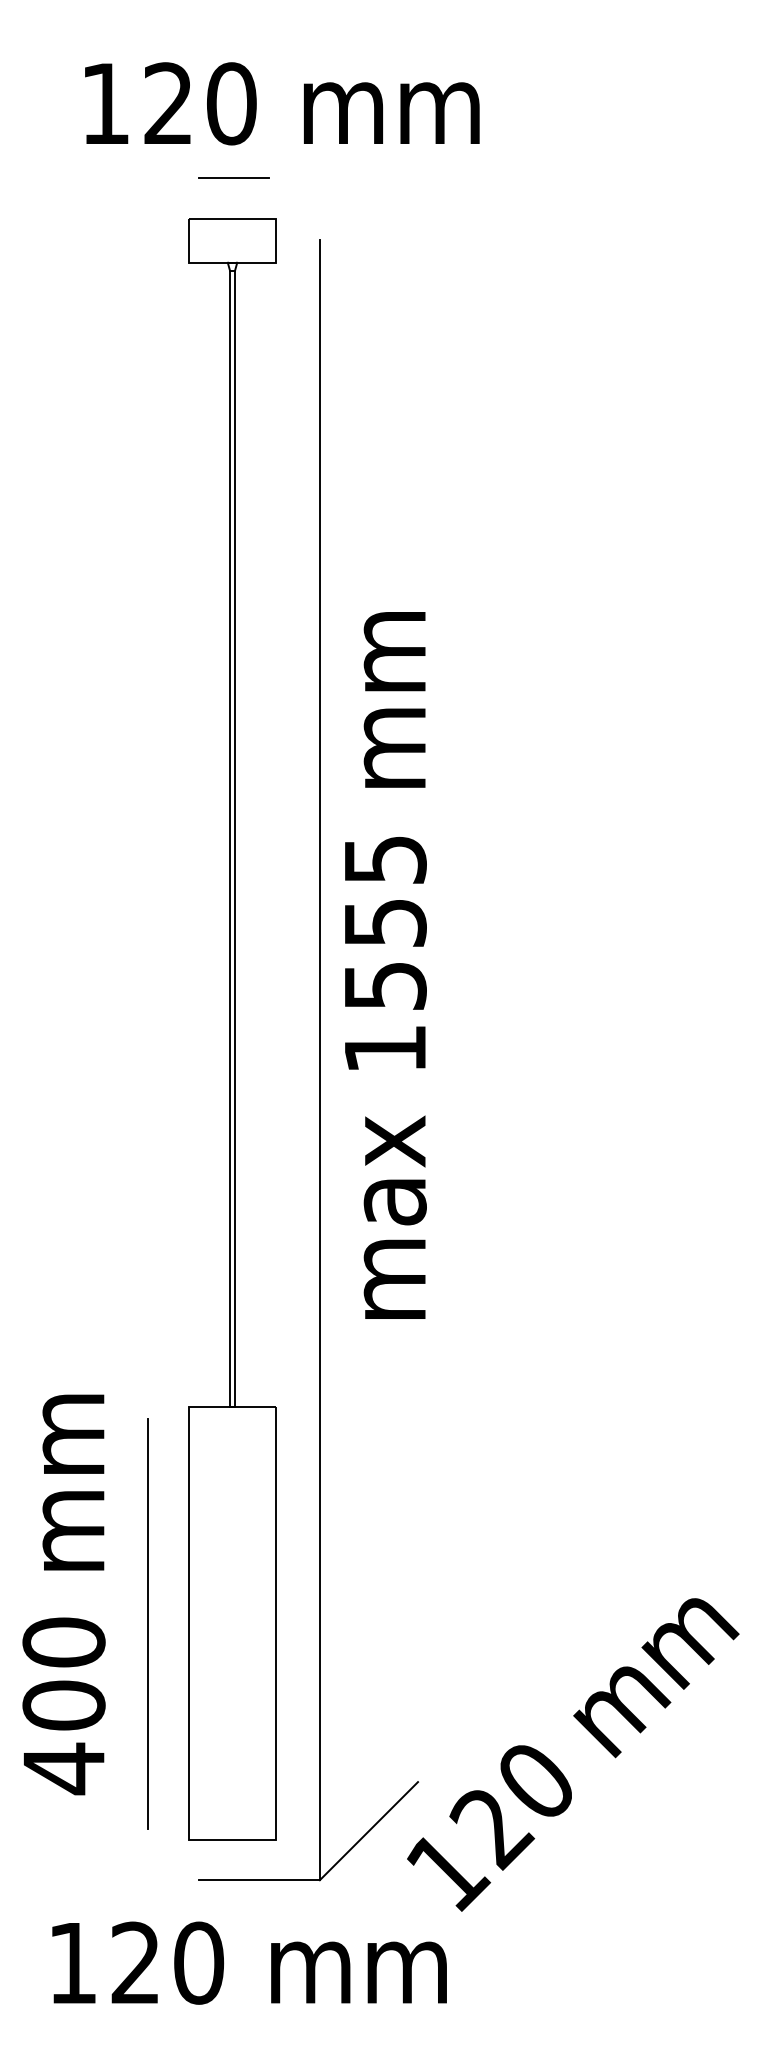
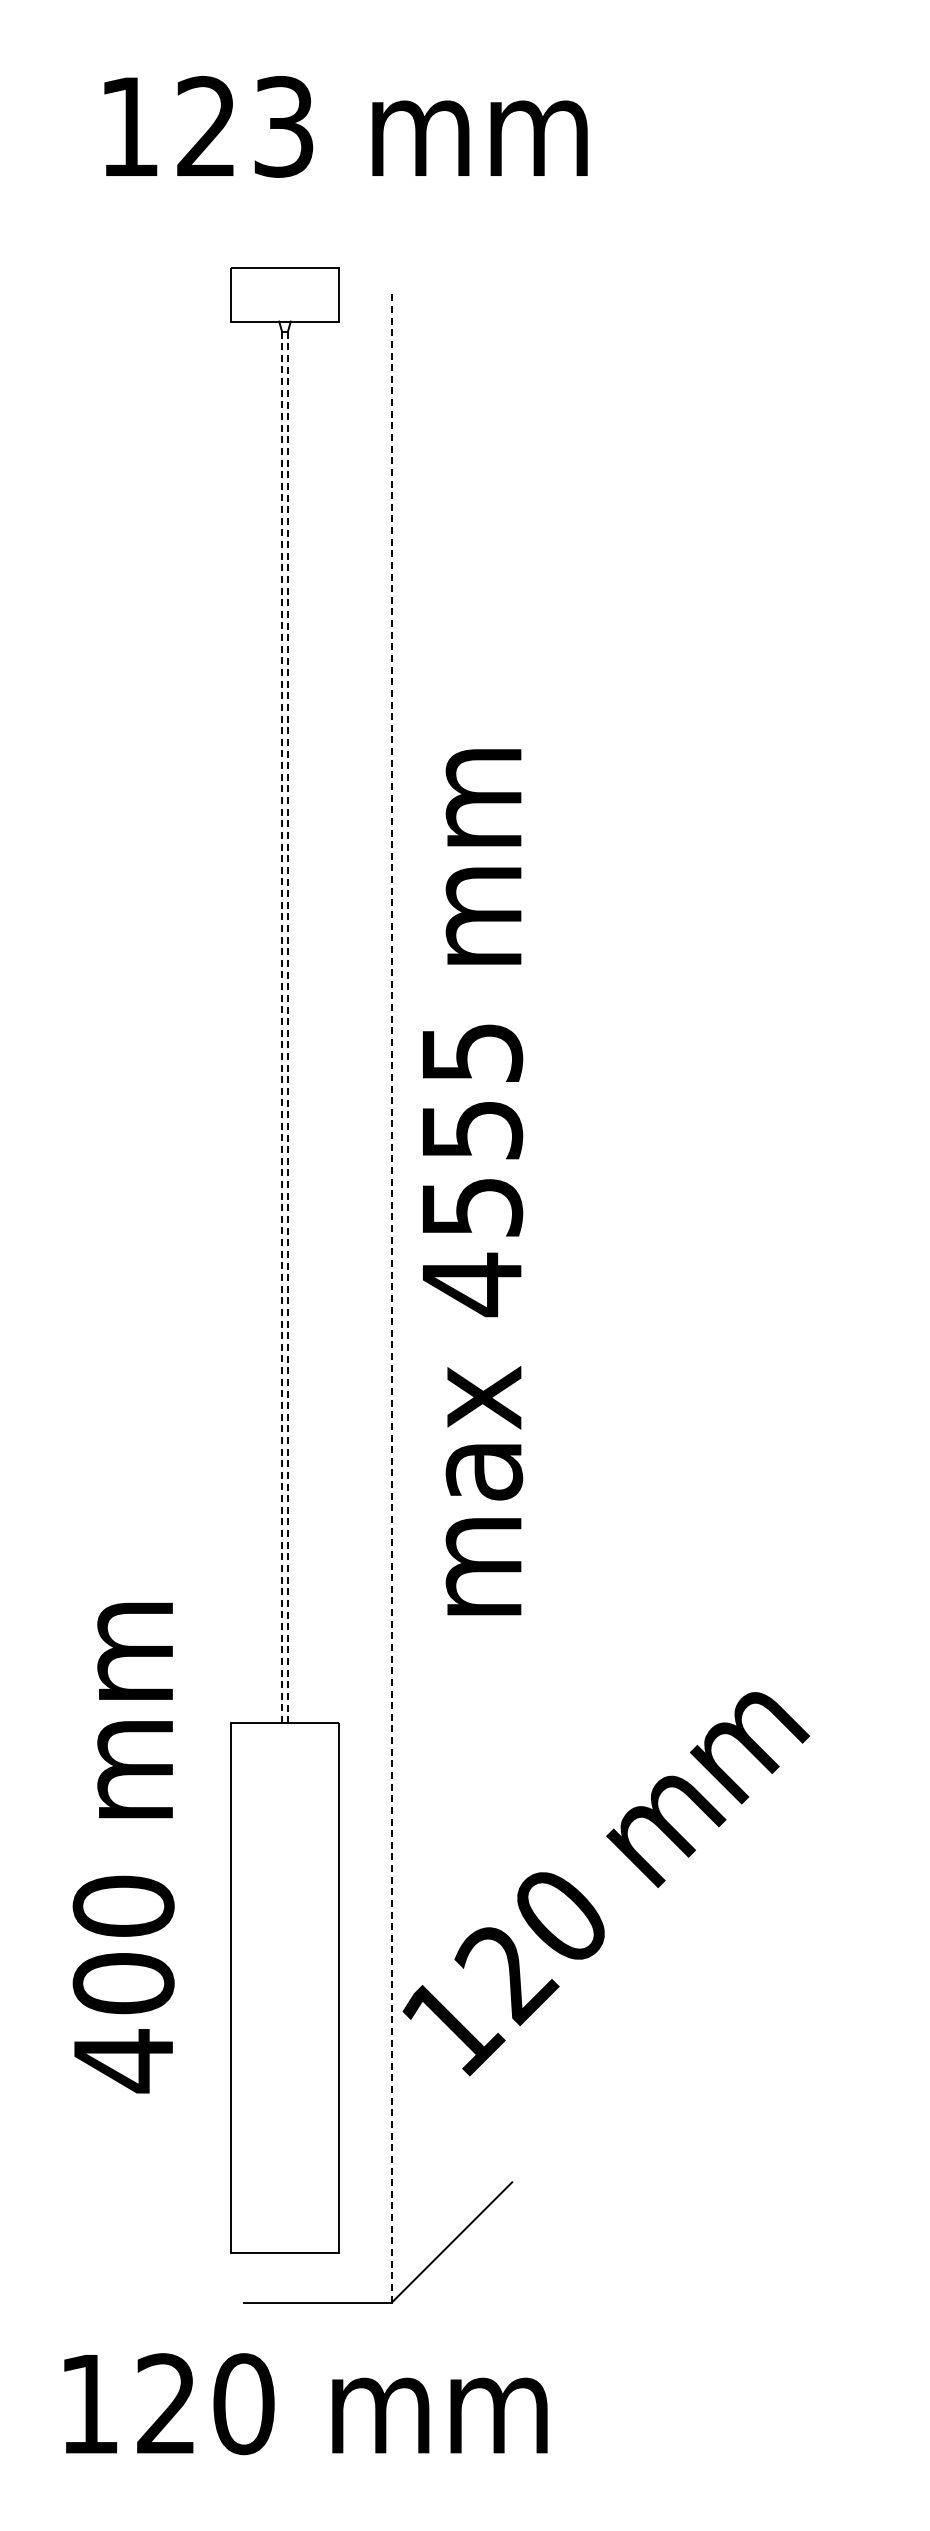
text: (231, 103) -> (283, 126), 120 -> 123
line: (233, 178) -> (286, 218), removed
line: (230, 839) -> (282, 1027), solid -> dashed
line: (235, 839) -> (288, 1027), solid -> dashed
text: (385, 1049) -> (472, 1284), 1555 -> 4555
line: (319, 1059) -> (391, 1297), solid -> dashed
text: (63, 1594) -> (123, 1847), moved
line: (148, 1623) -> (181, 1988), removed
text: (572, 1755) -> (605, 1884), moved

